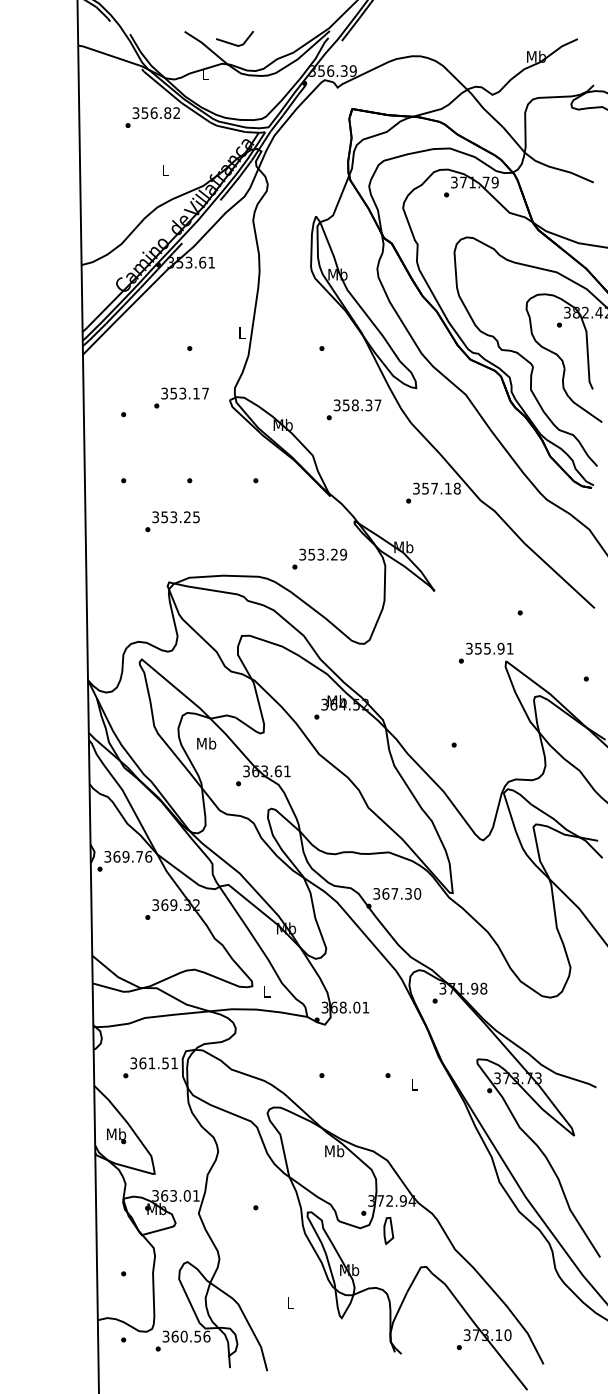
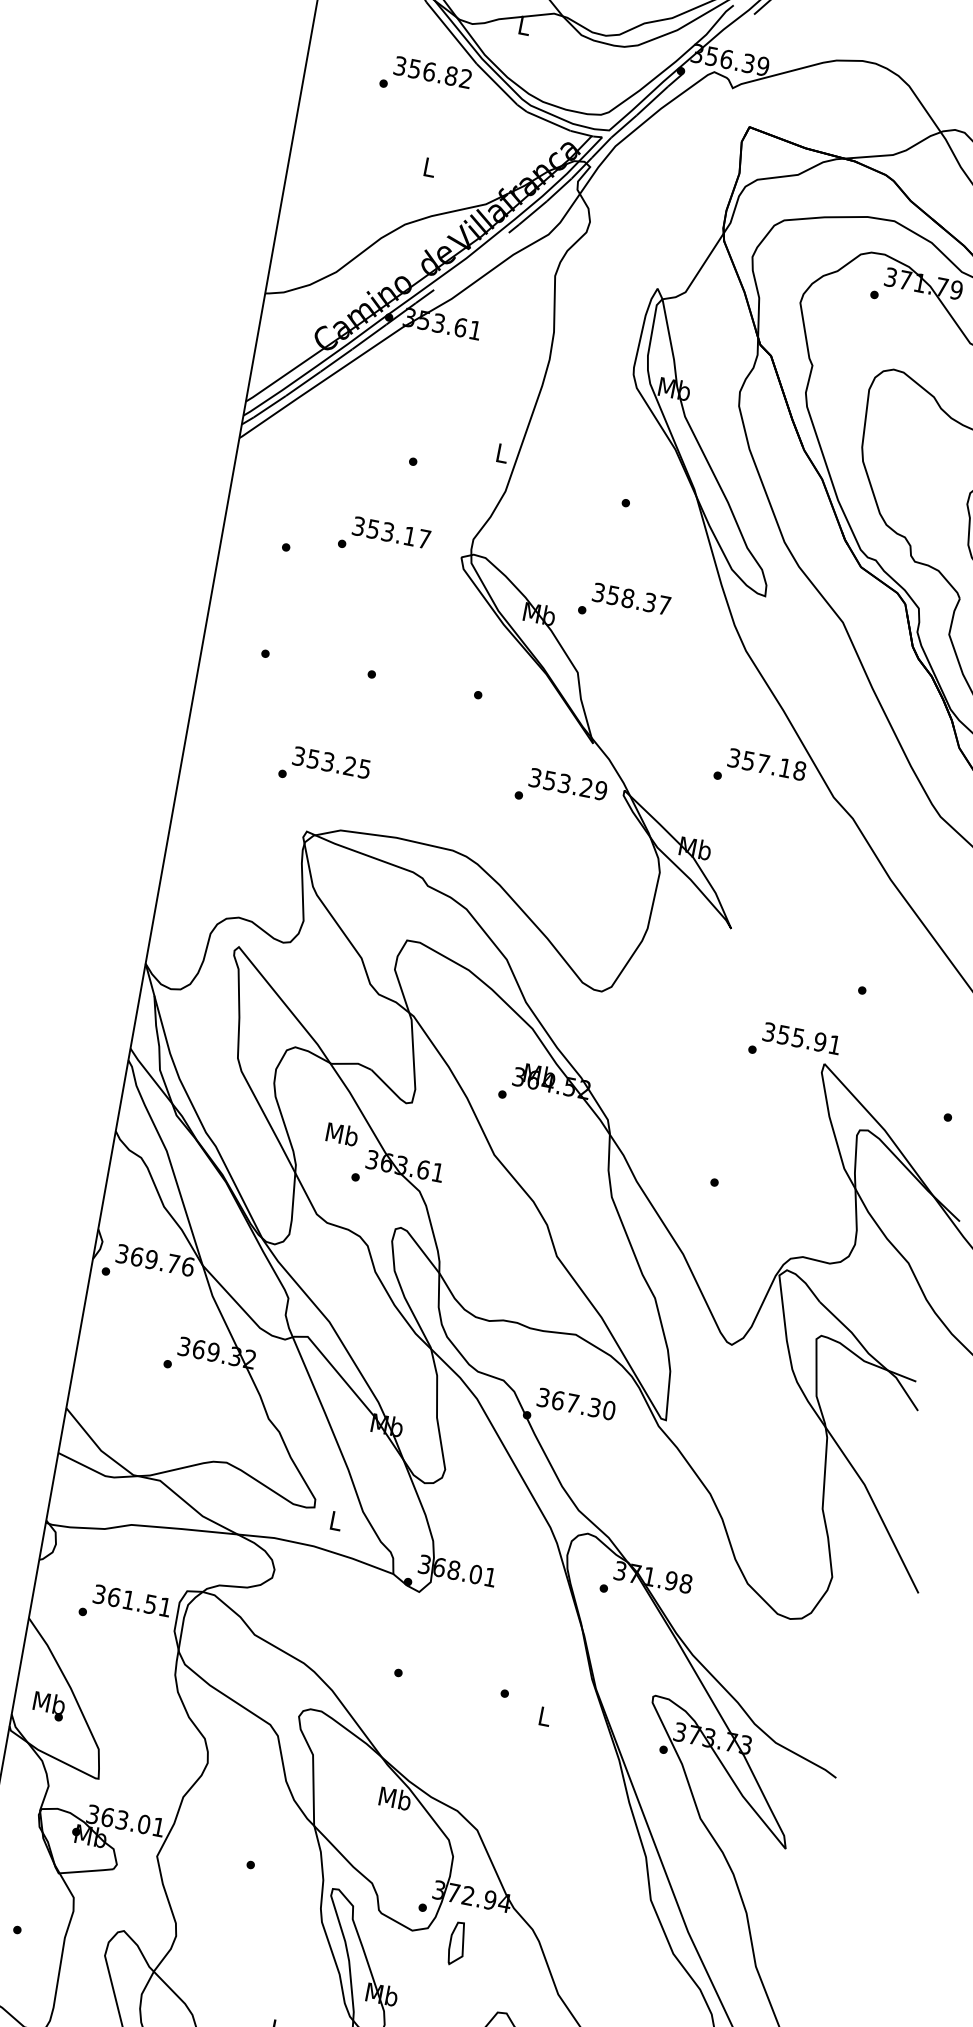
text: (353, 409) -> (623, 604), moved
text: (172, 521) -> (324, 768), moved
text: (319, 558) -> (561, 789), moved
text: (206, 743) -> (342, 1134), moved

